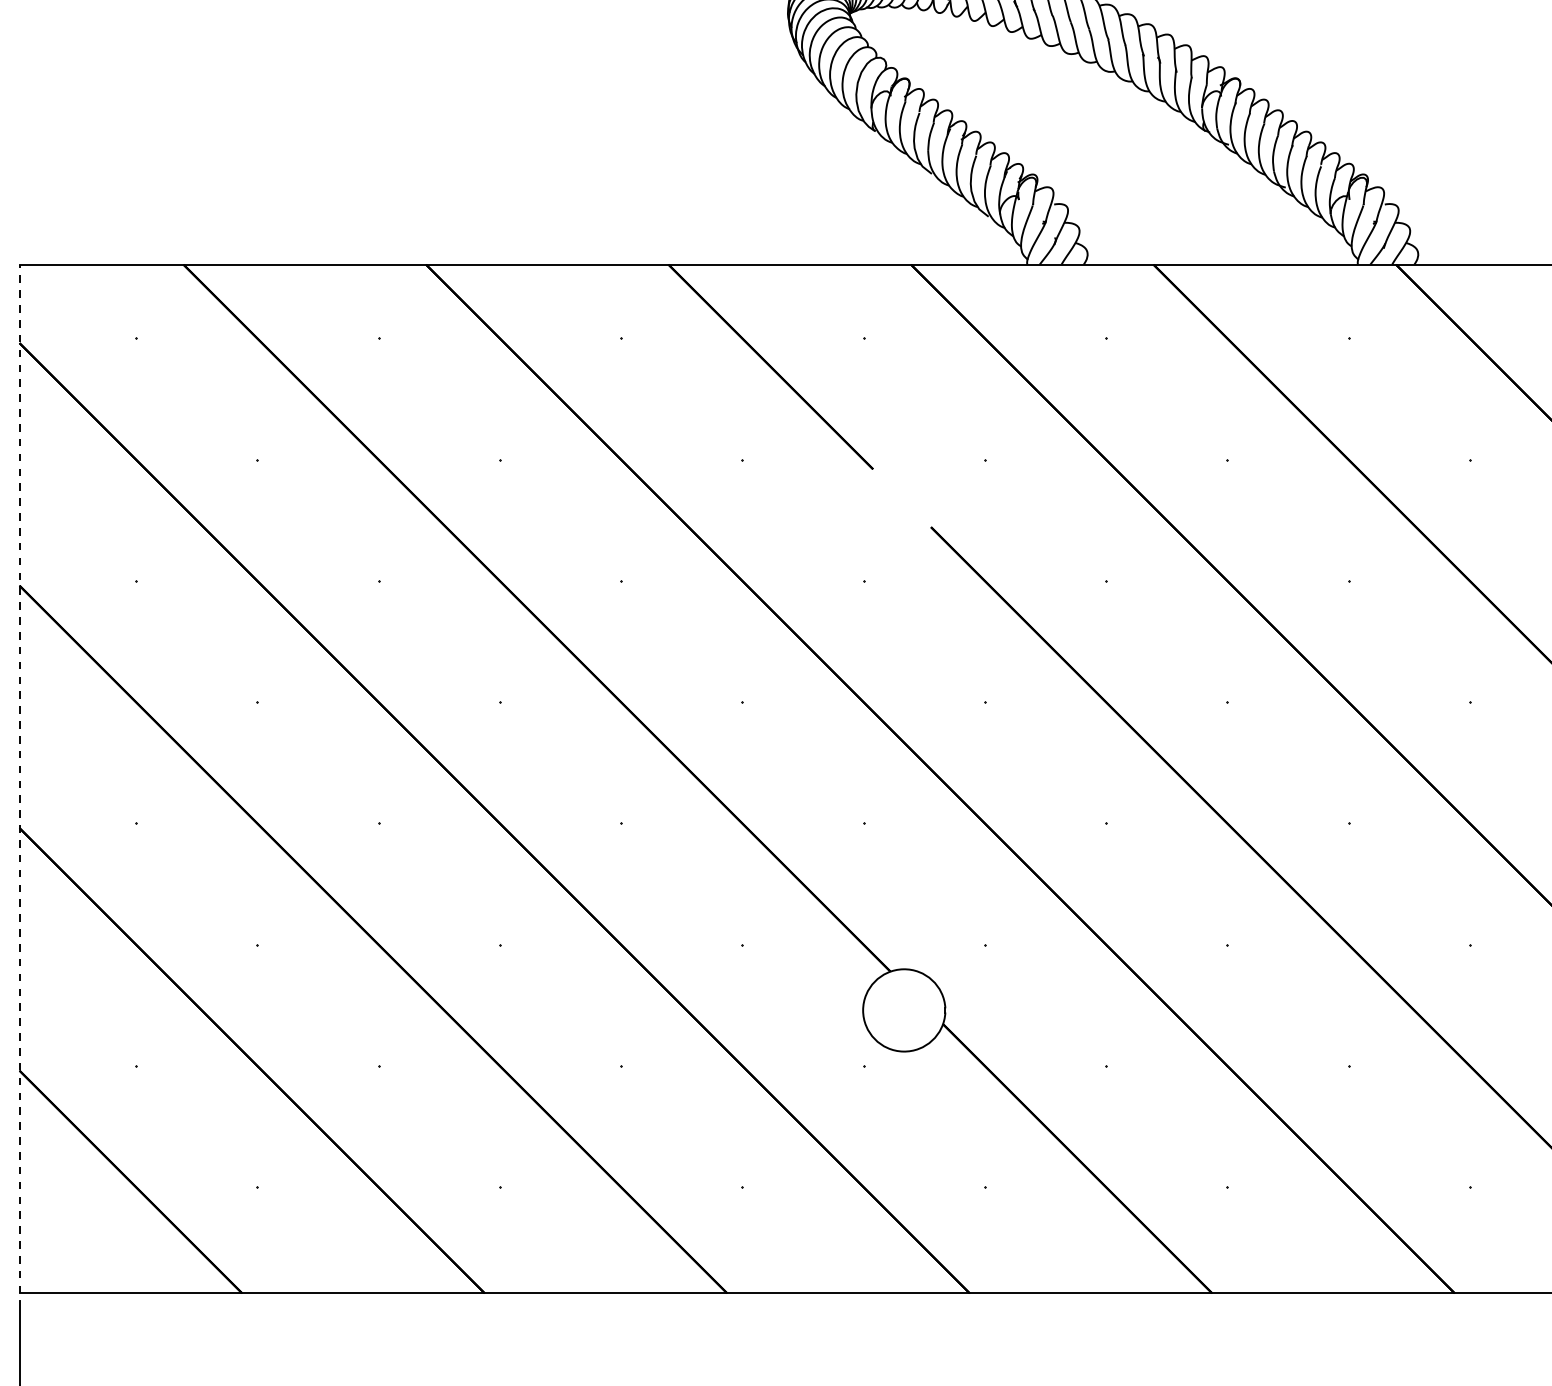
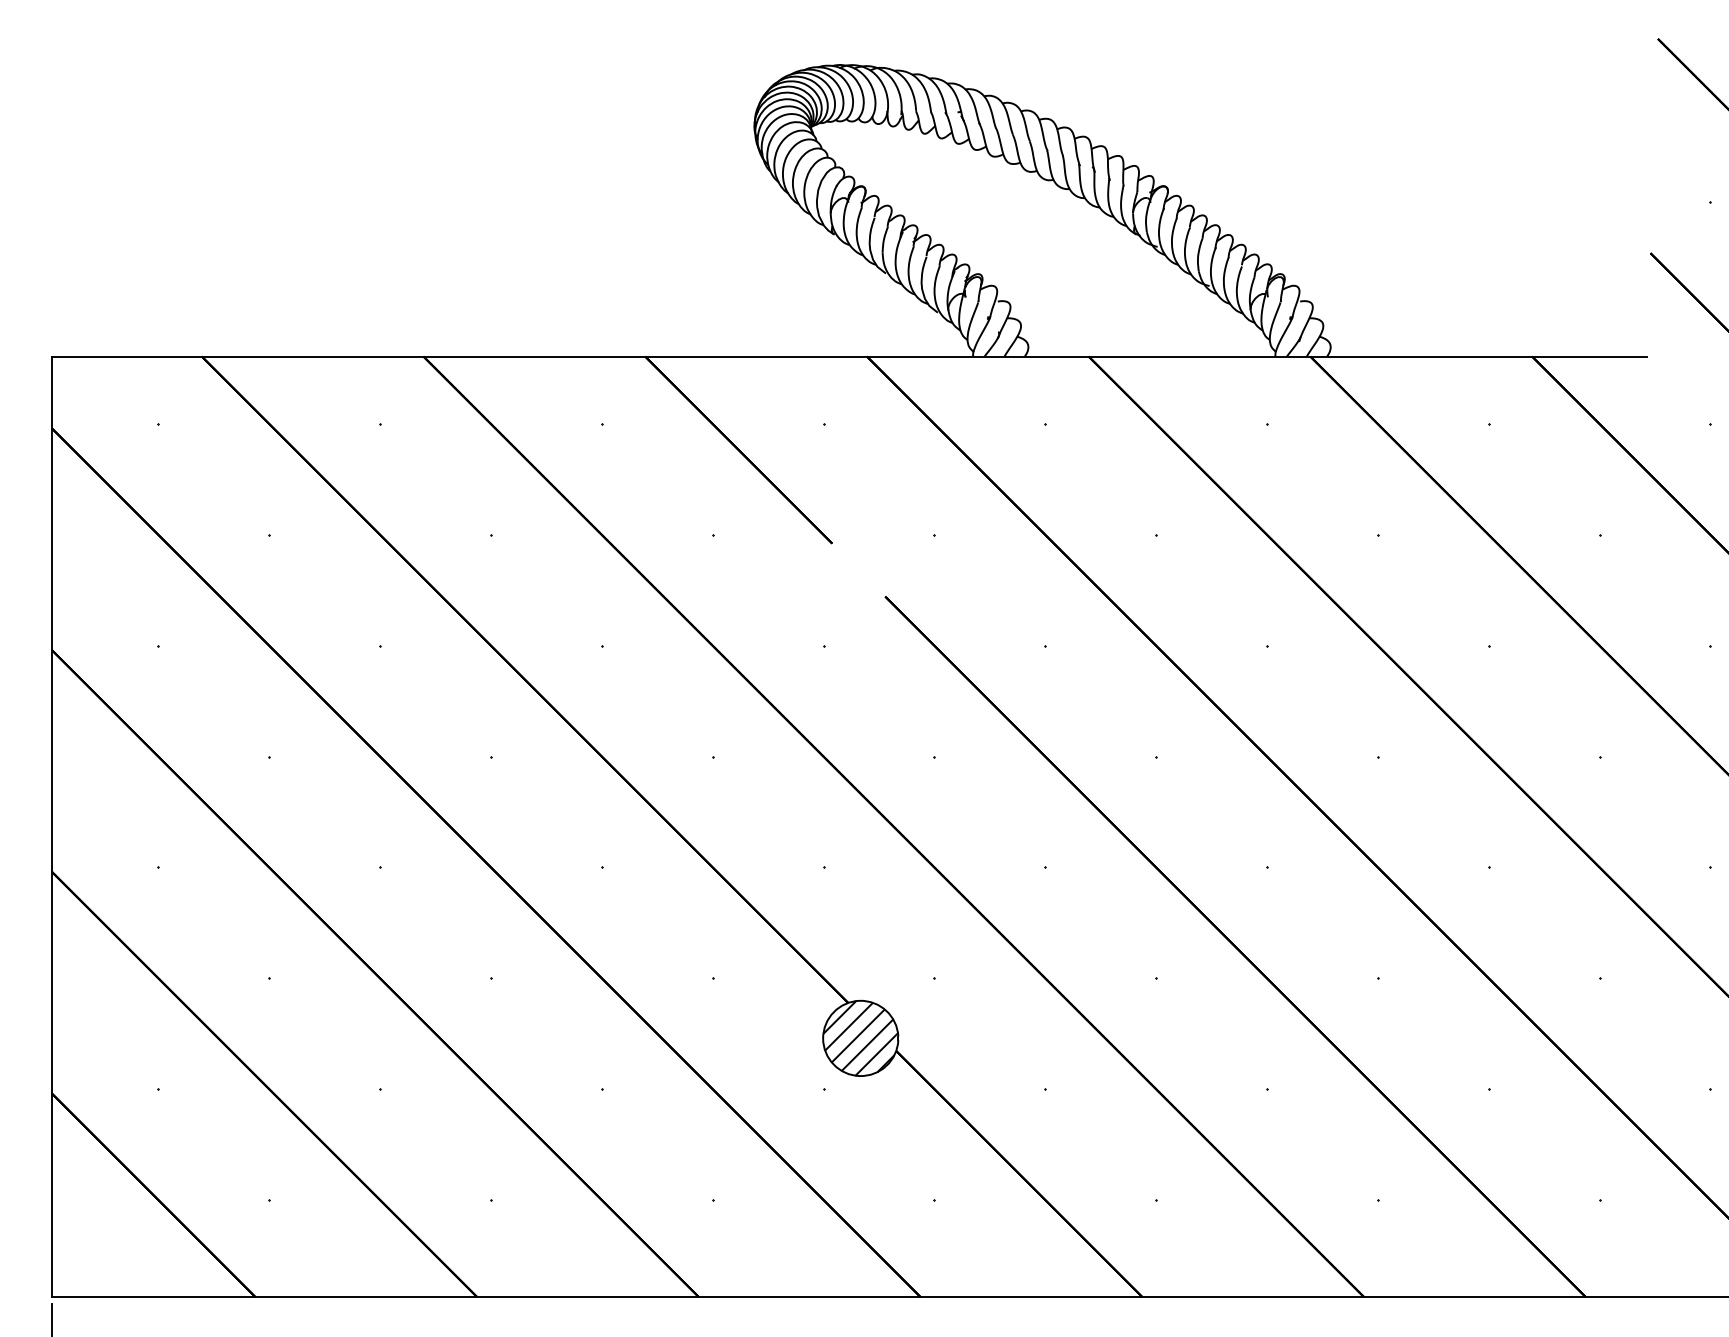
line: (19, 778) -> (51, 826), dashed -> solid
hatch: (903, 1010) -> (860, 1038), added

